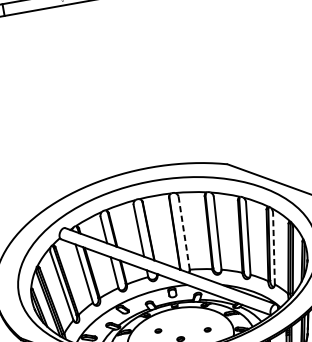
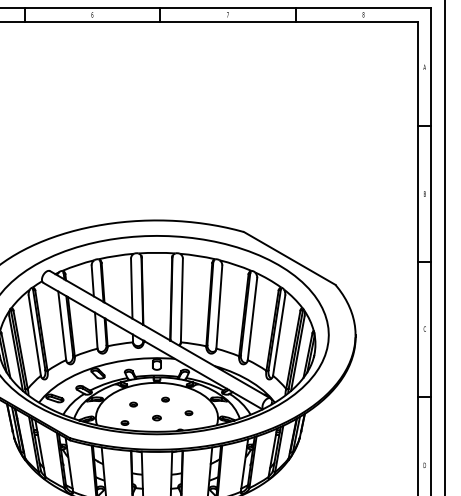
line: (183, 233) -> (181, 300), dashed -> solid
line: (274, 248) -> (279, 335), dashed -> solid
part: (185, 321) -> (165, 399), added

